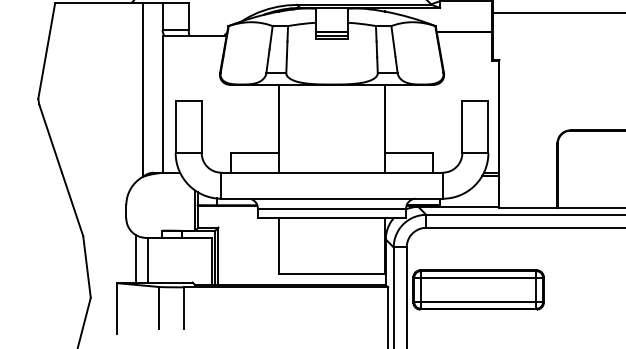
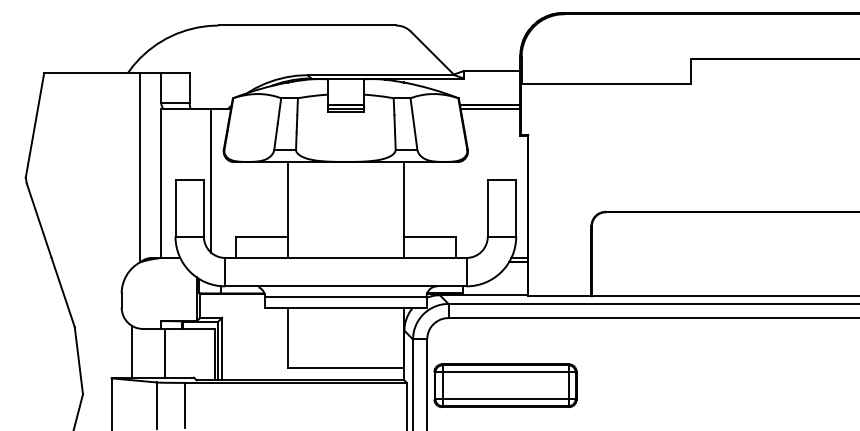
line: (464, 35) -> (490, 108), added
line: (207, 101) -> (210, 180), added
line: (147, 259) -> (164, 352), moved

